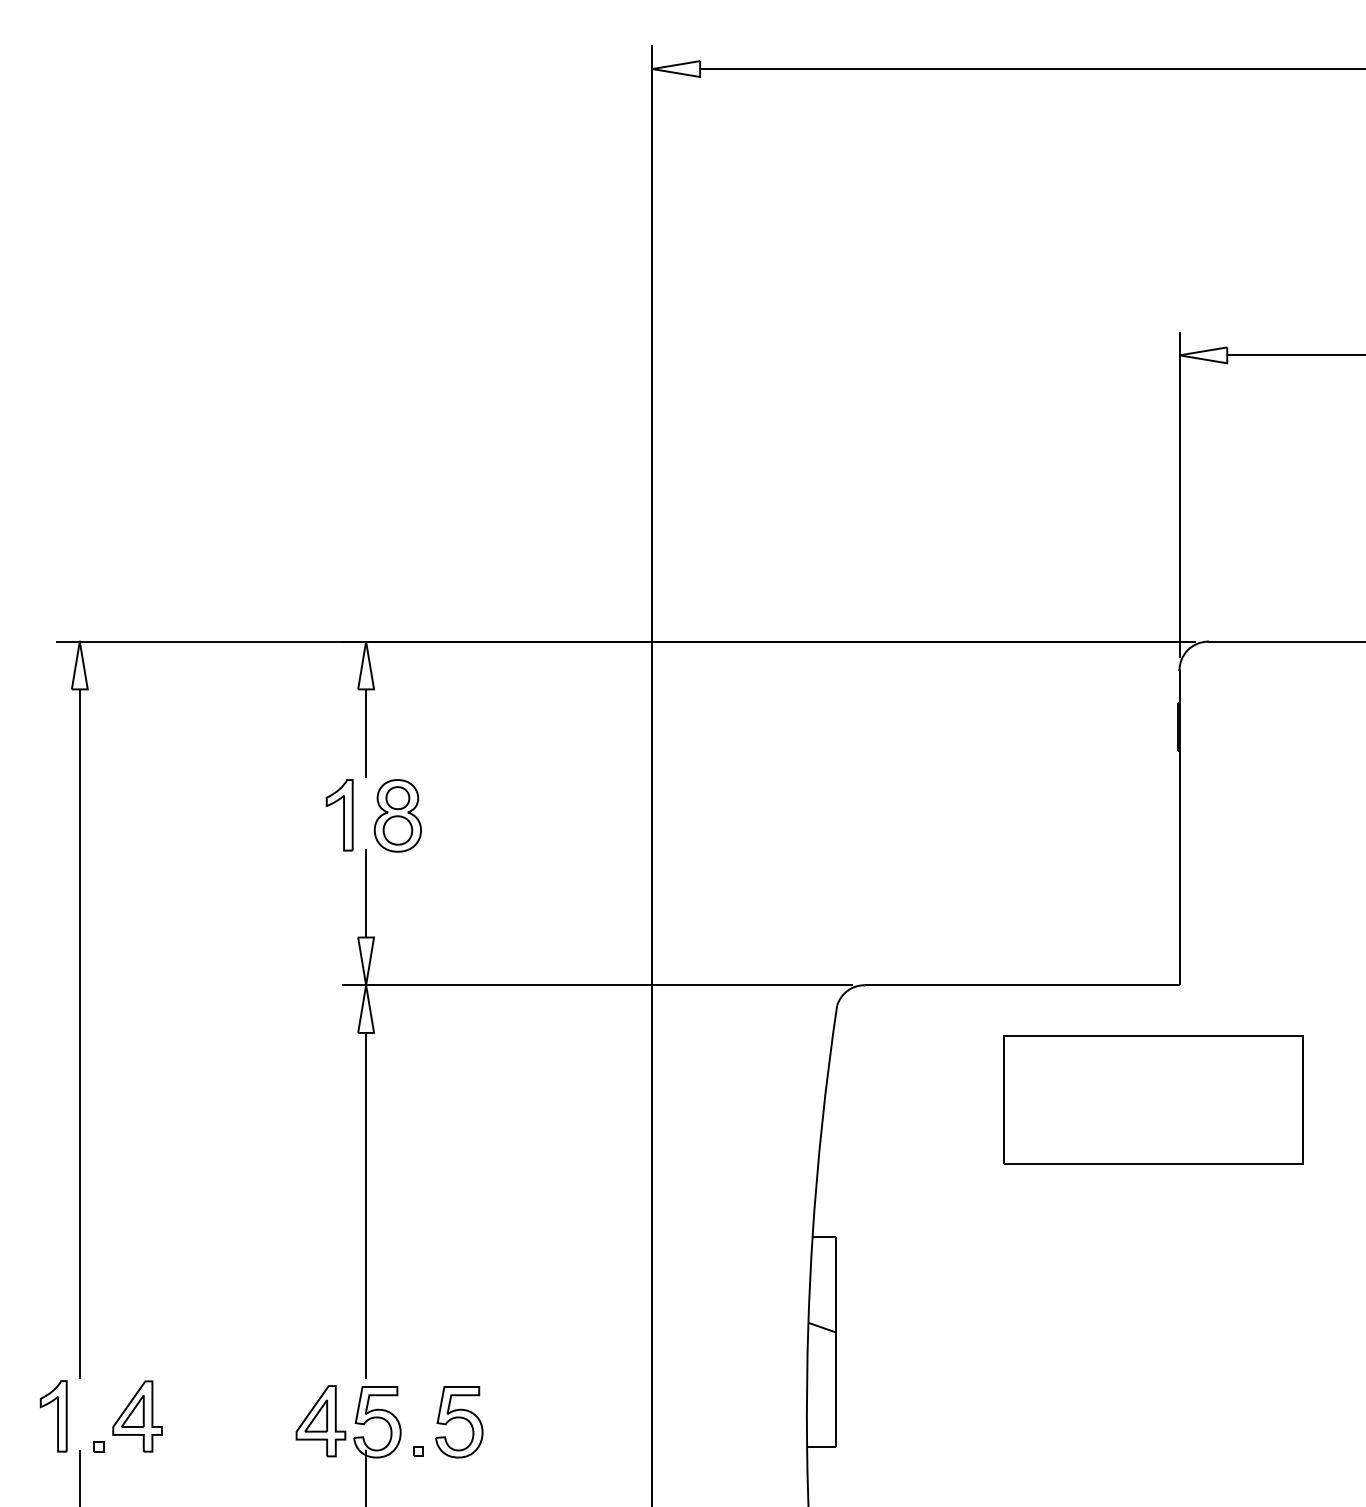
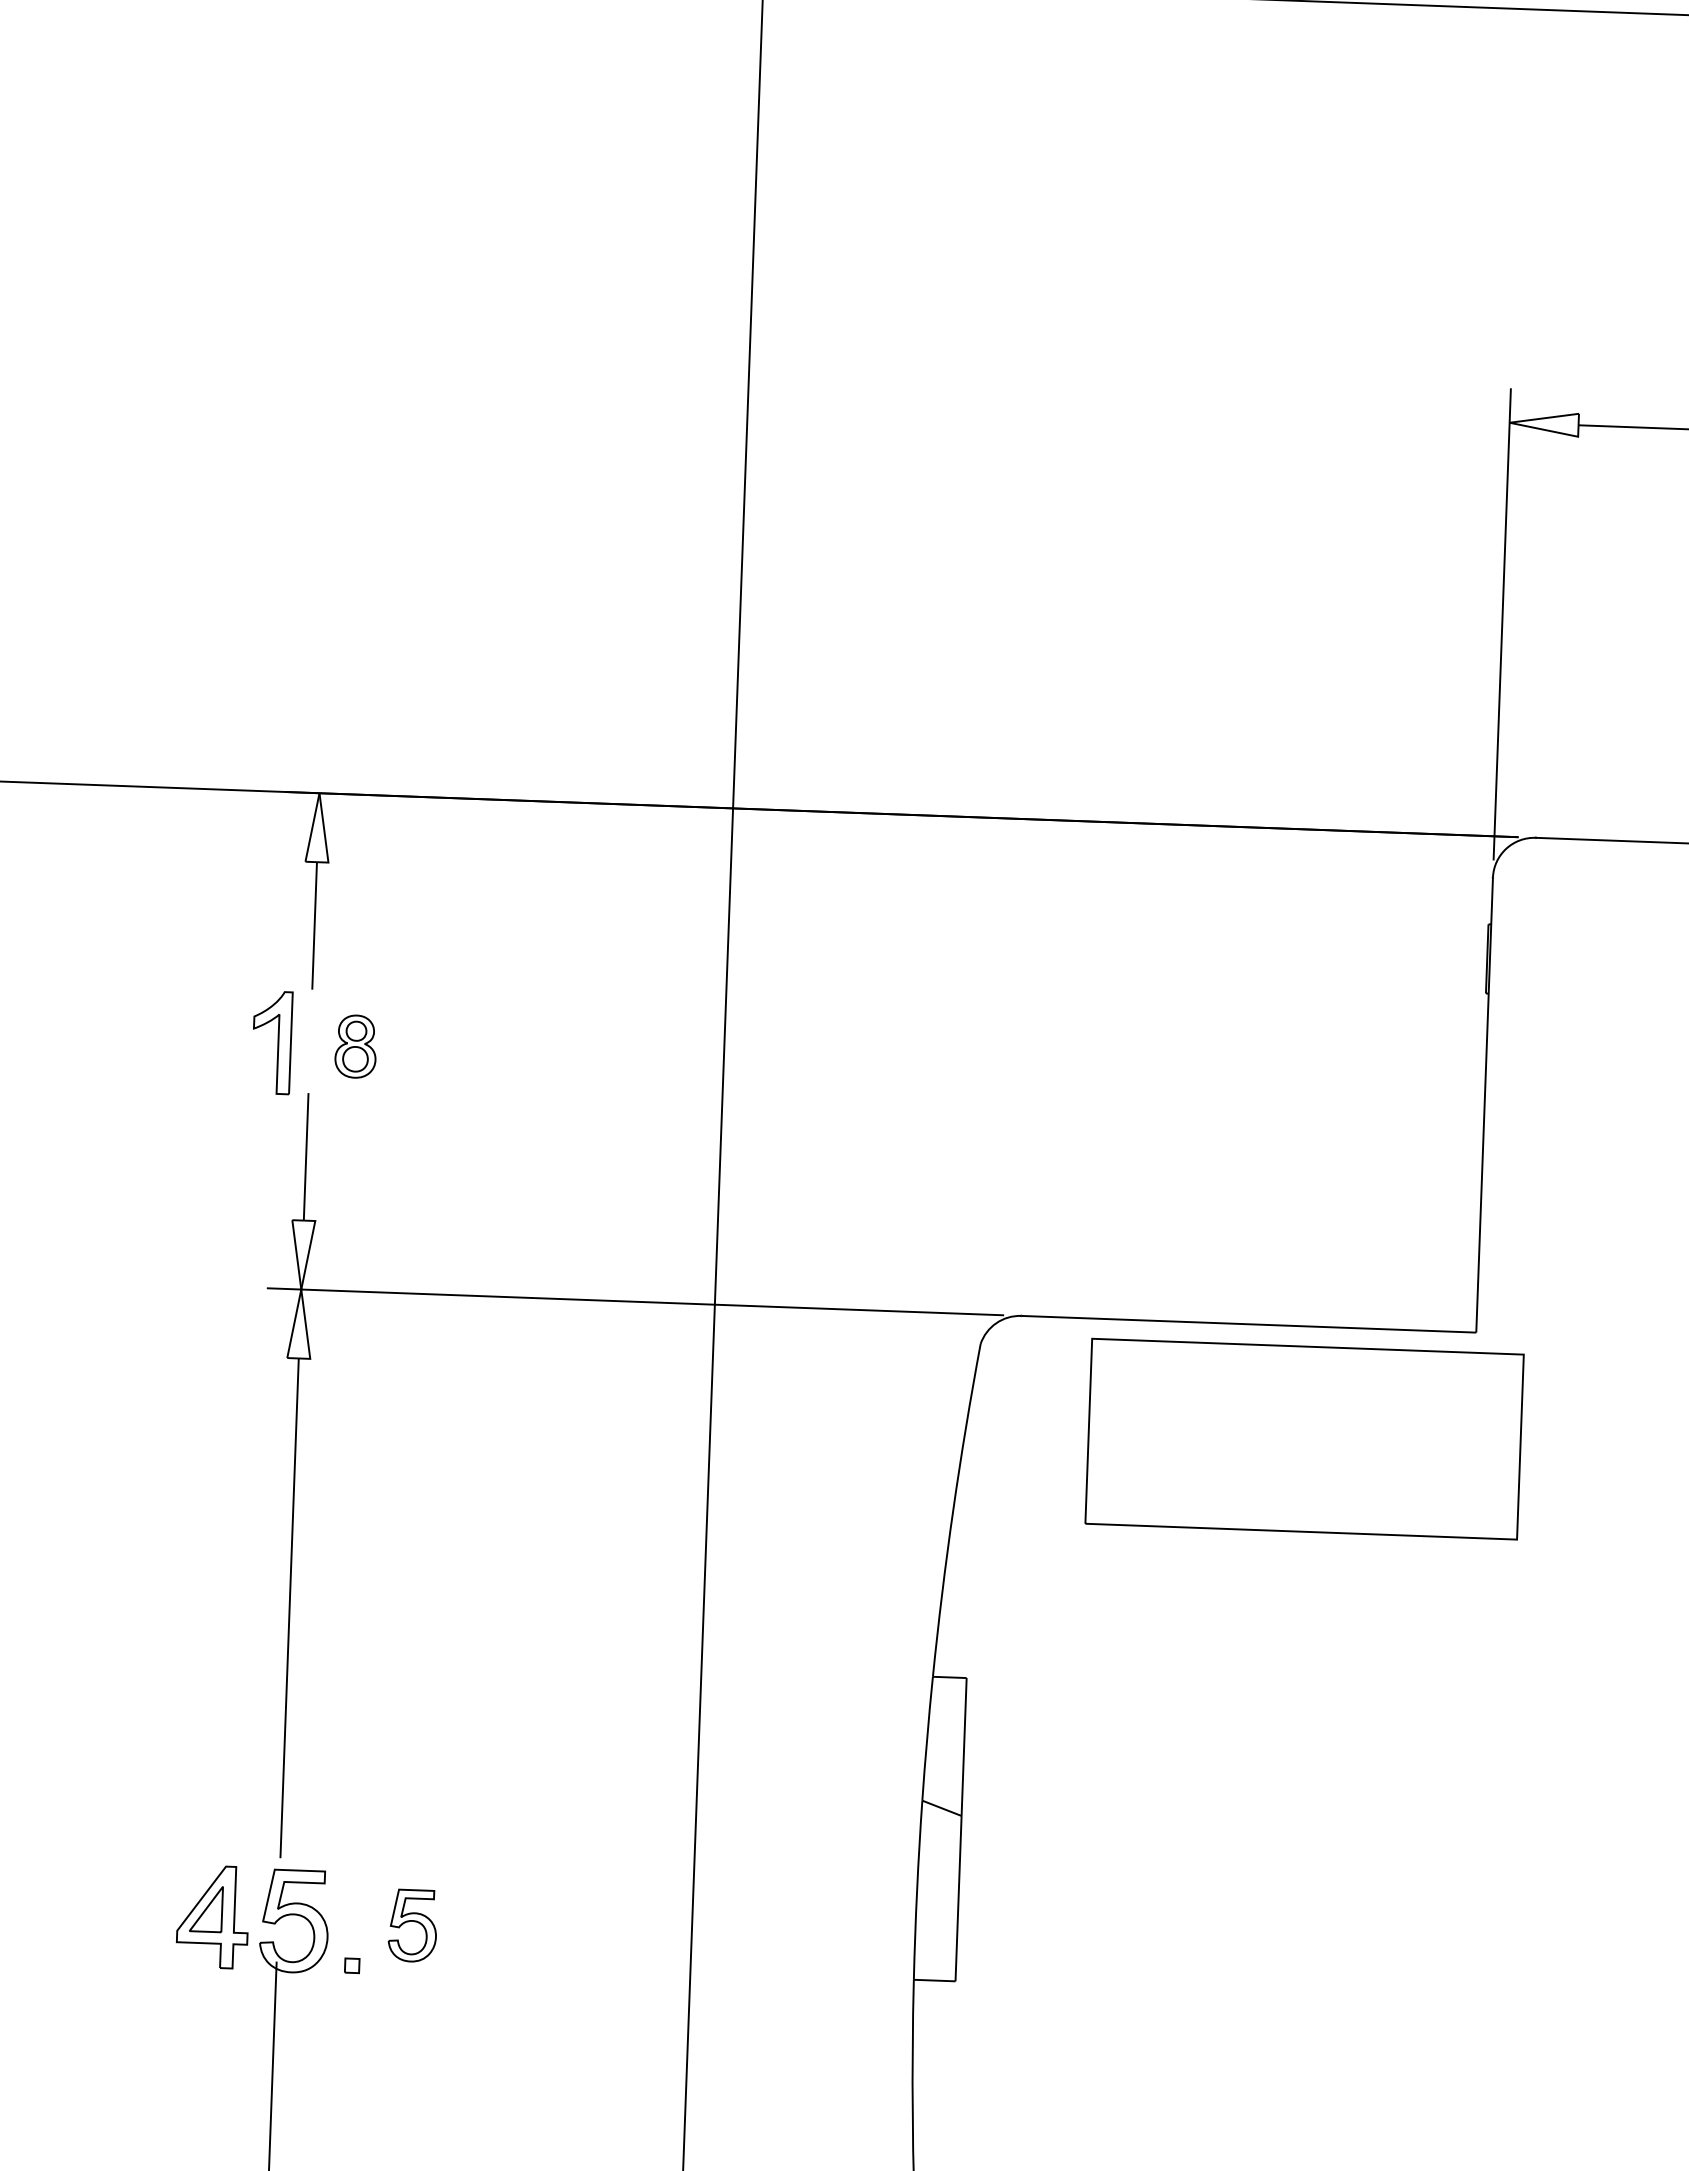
part: (397, 815) -> (355, 1046), size x0.6
part: (1153, 1099) -> (1304, 1438), moved
part: (459, 1422) -> (413, 1926), size x0.7

